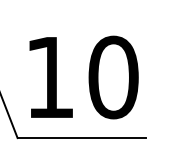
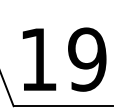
text: (113, 77) -> (87, 59), 10 -> 19

